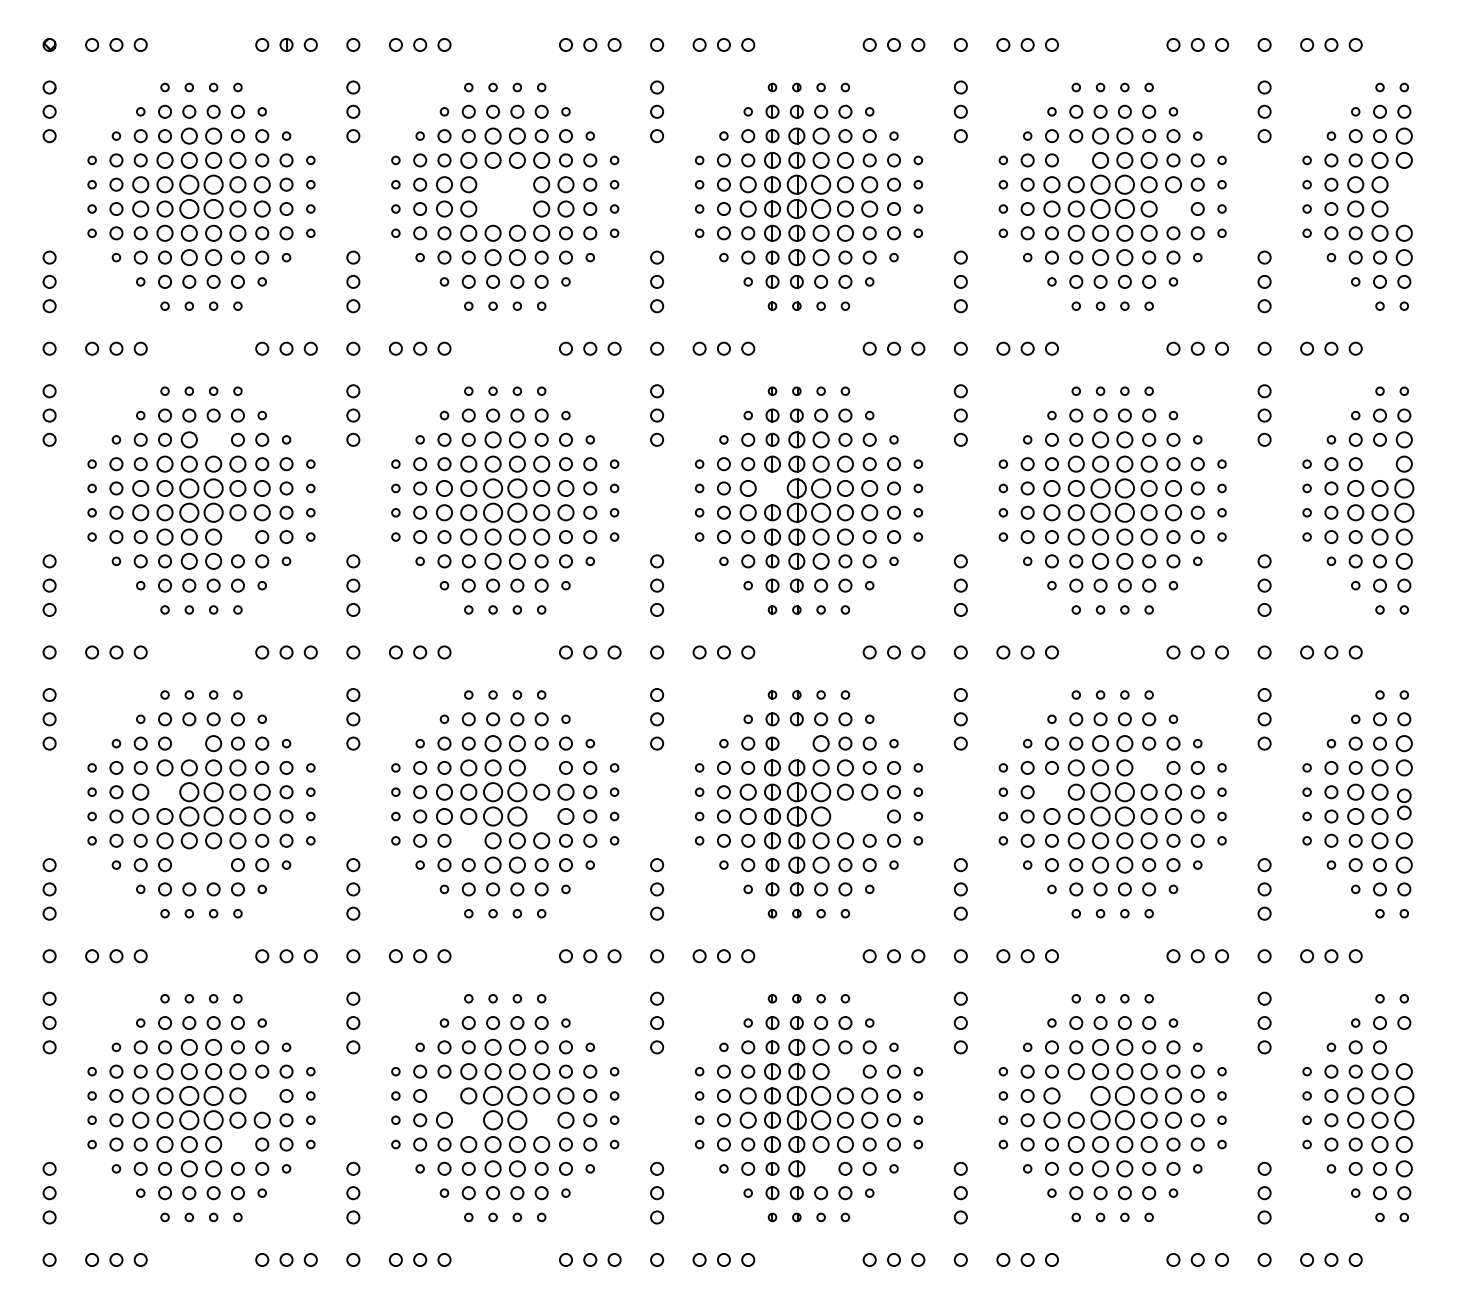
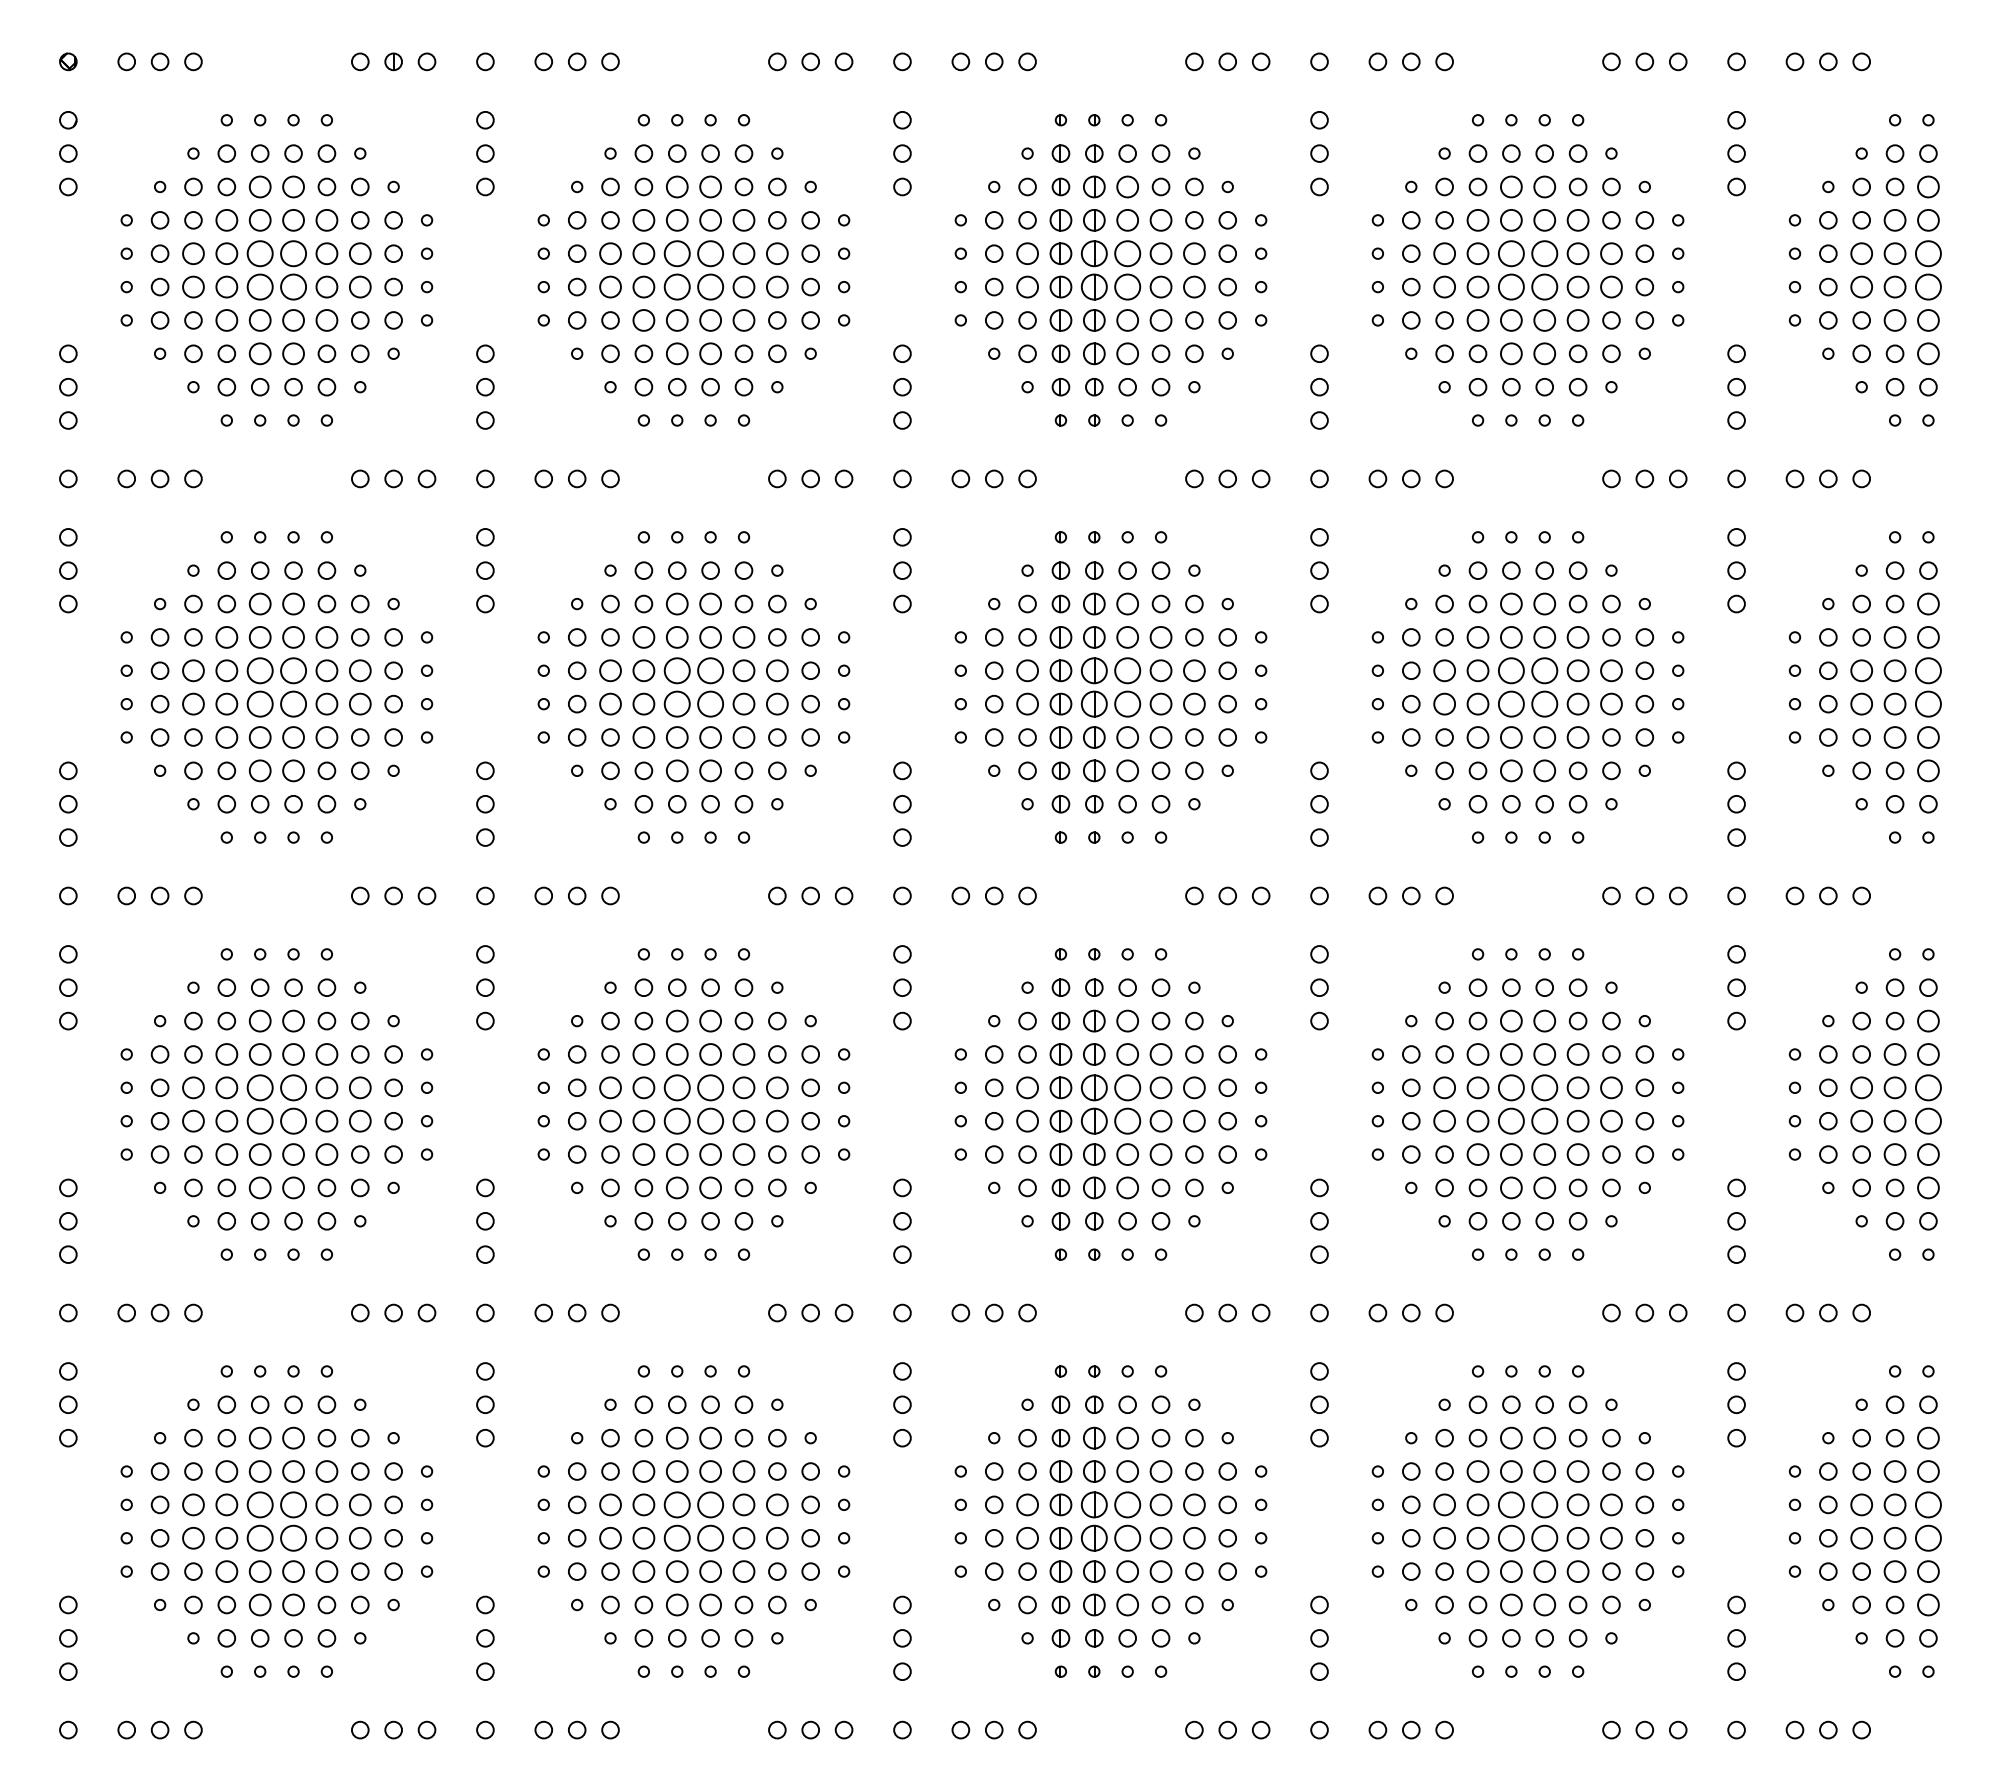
circle: (1075, 160) -> (1477, 220), added
part: (499, 191) -> (686, 263), added
part: (1404, 196) -> (1928, 270), added
circle: (1173, 208) -> (1611, 286), added
circle: (213, 439) -> (293, 603), added
circle: (1379, 464) -> (1894, 637), added
part: (772, 488) -> (1060, 670), added
circle: (237, 537) -> (326, 737), added
circle: (188, 743) -> (259, 1020), added
part: (796, 743) -> (1094, 1020), added
circle: (541, 767) -> (743, 1054), added
circle: (1148, 767) -> (1577, 1054), added
circle: (164, 791) -> (226, 1087), added
circle: (1051, 791) -> (1444, 1087), added
part: (1404, 804) -> (1928, 1104), size x1.43
circle: (541, 816) -> (743, 1120), added
circle: (845, 816) -> (1160, 1120), added
circle: (869, 816) -> (1194, 1120), added
circle: (468, 840) -> (643, 1154), added
circle: (188, 864) -> (259, 1187), added
circle: (213, 864) -> (293, 1187), added
circle: (1404, 1046) -> (1928, 1437), added
circle: (845, 1071) -> (1160, 1471), added
circle: (262, 1095) -> (360, 1504), added
circle: (444, 1095) -> (610, 1504), added
circle: (1075, 1095) -> (1477, 1504), added
circle: (468, 1120) -> (643, 1538), added
circle: (541, 1120) -> (743, 1538), added
circle: (237, 1144) -> (326, 1571), added
circle: (820, 1168) -> (1127, 1604), added

